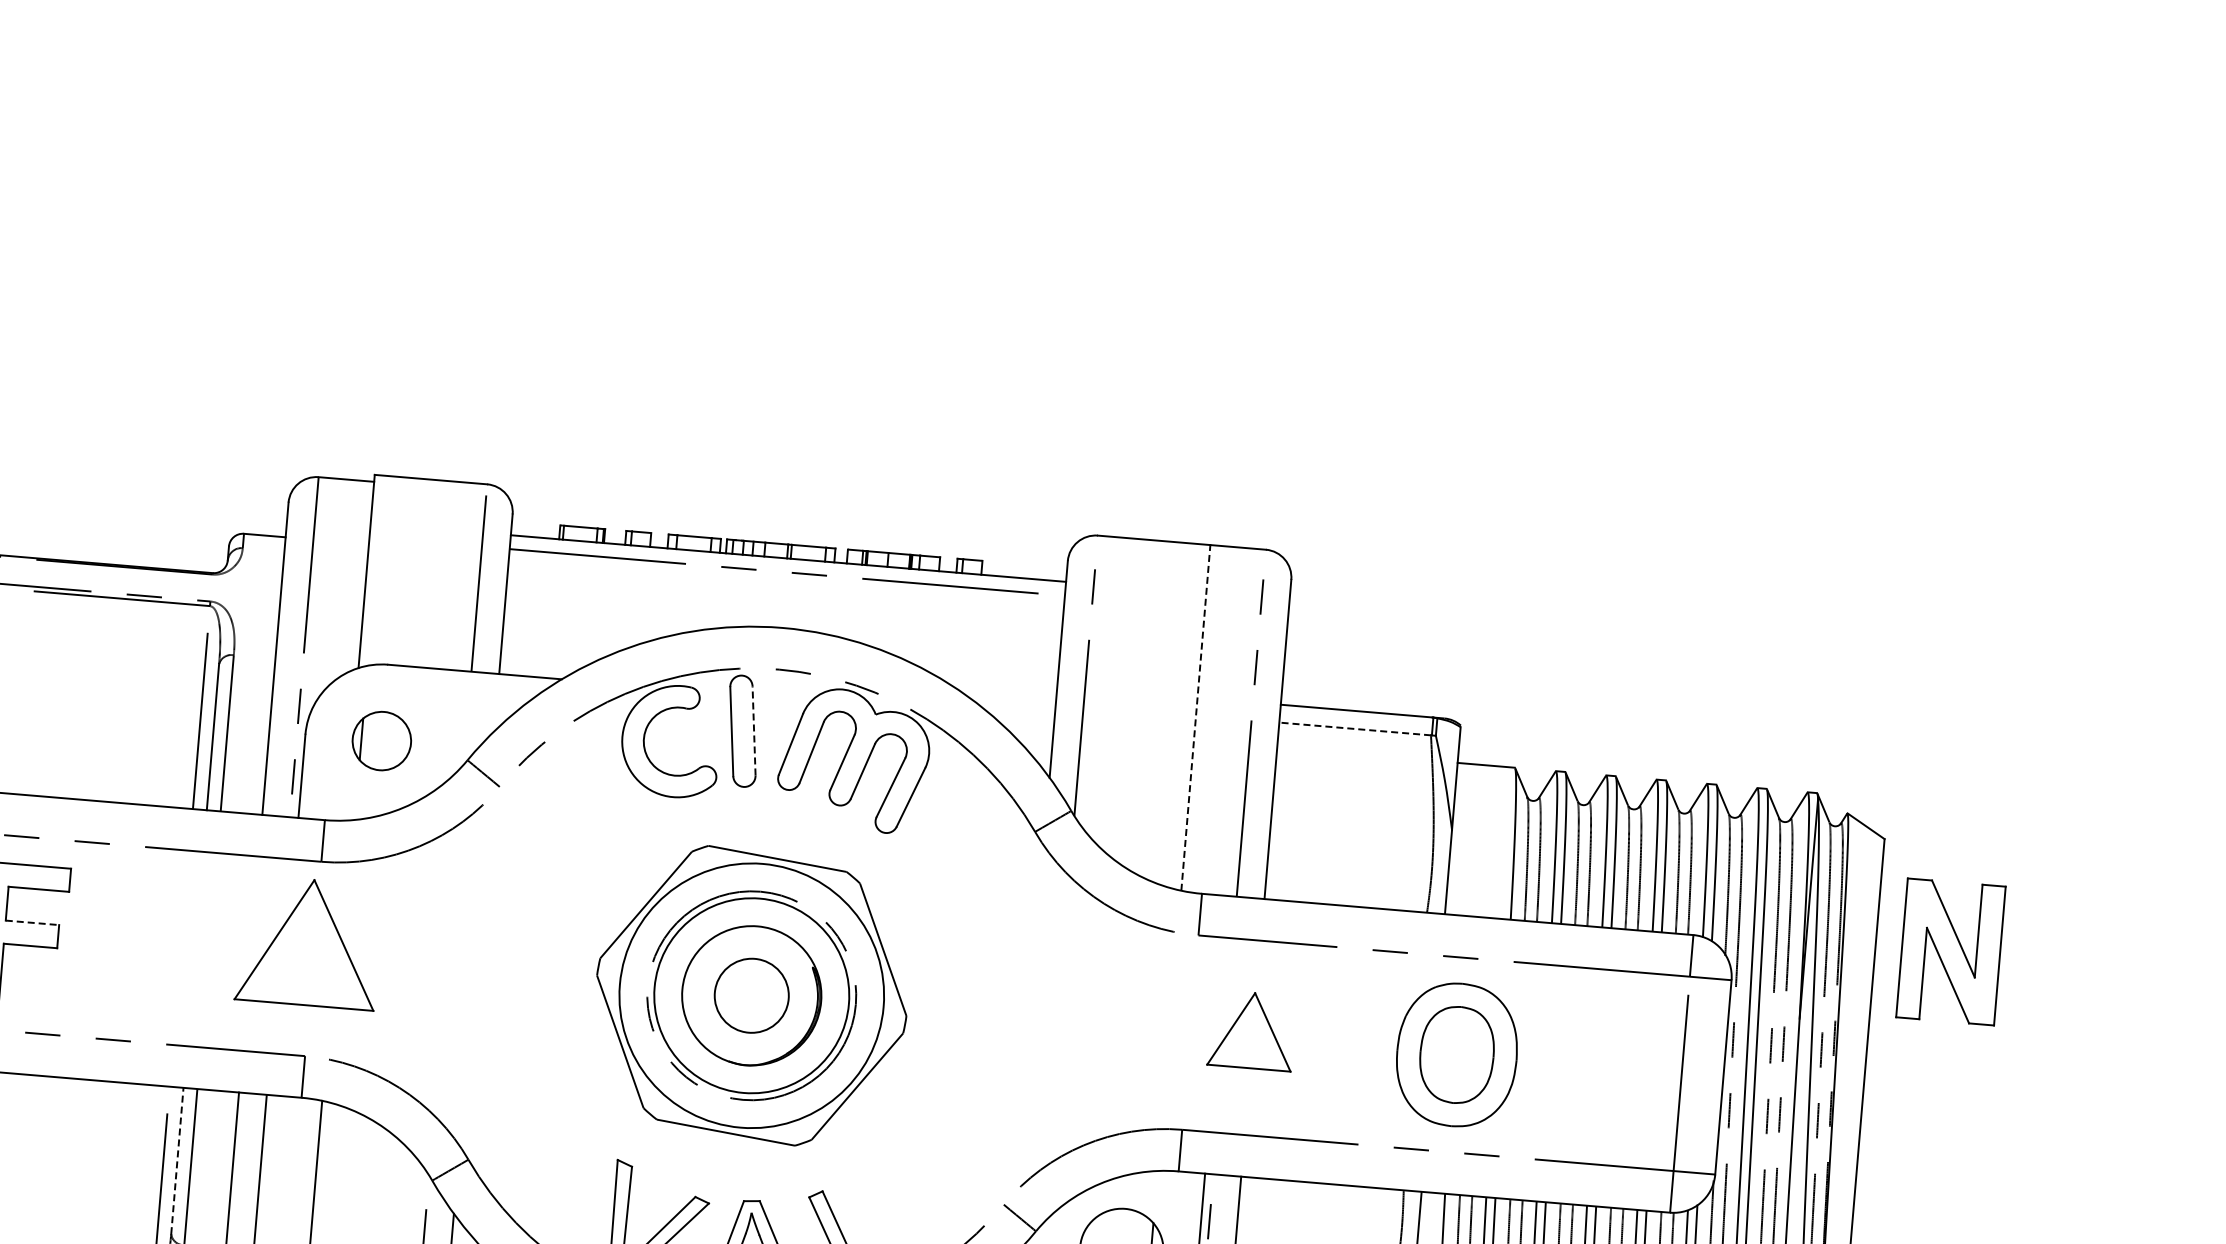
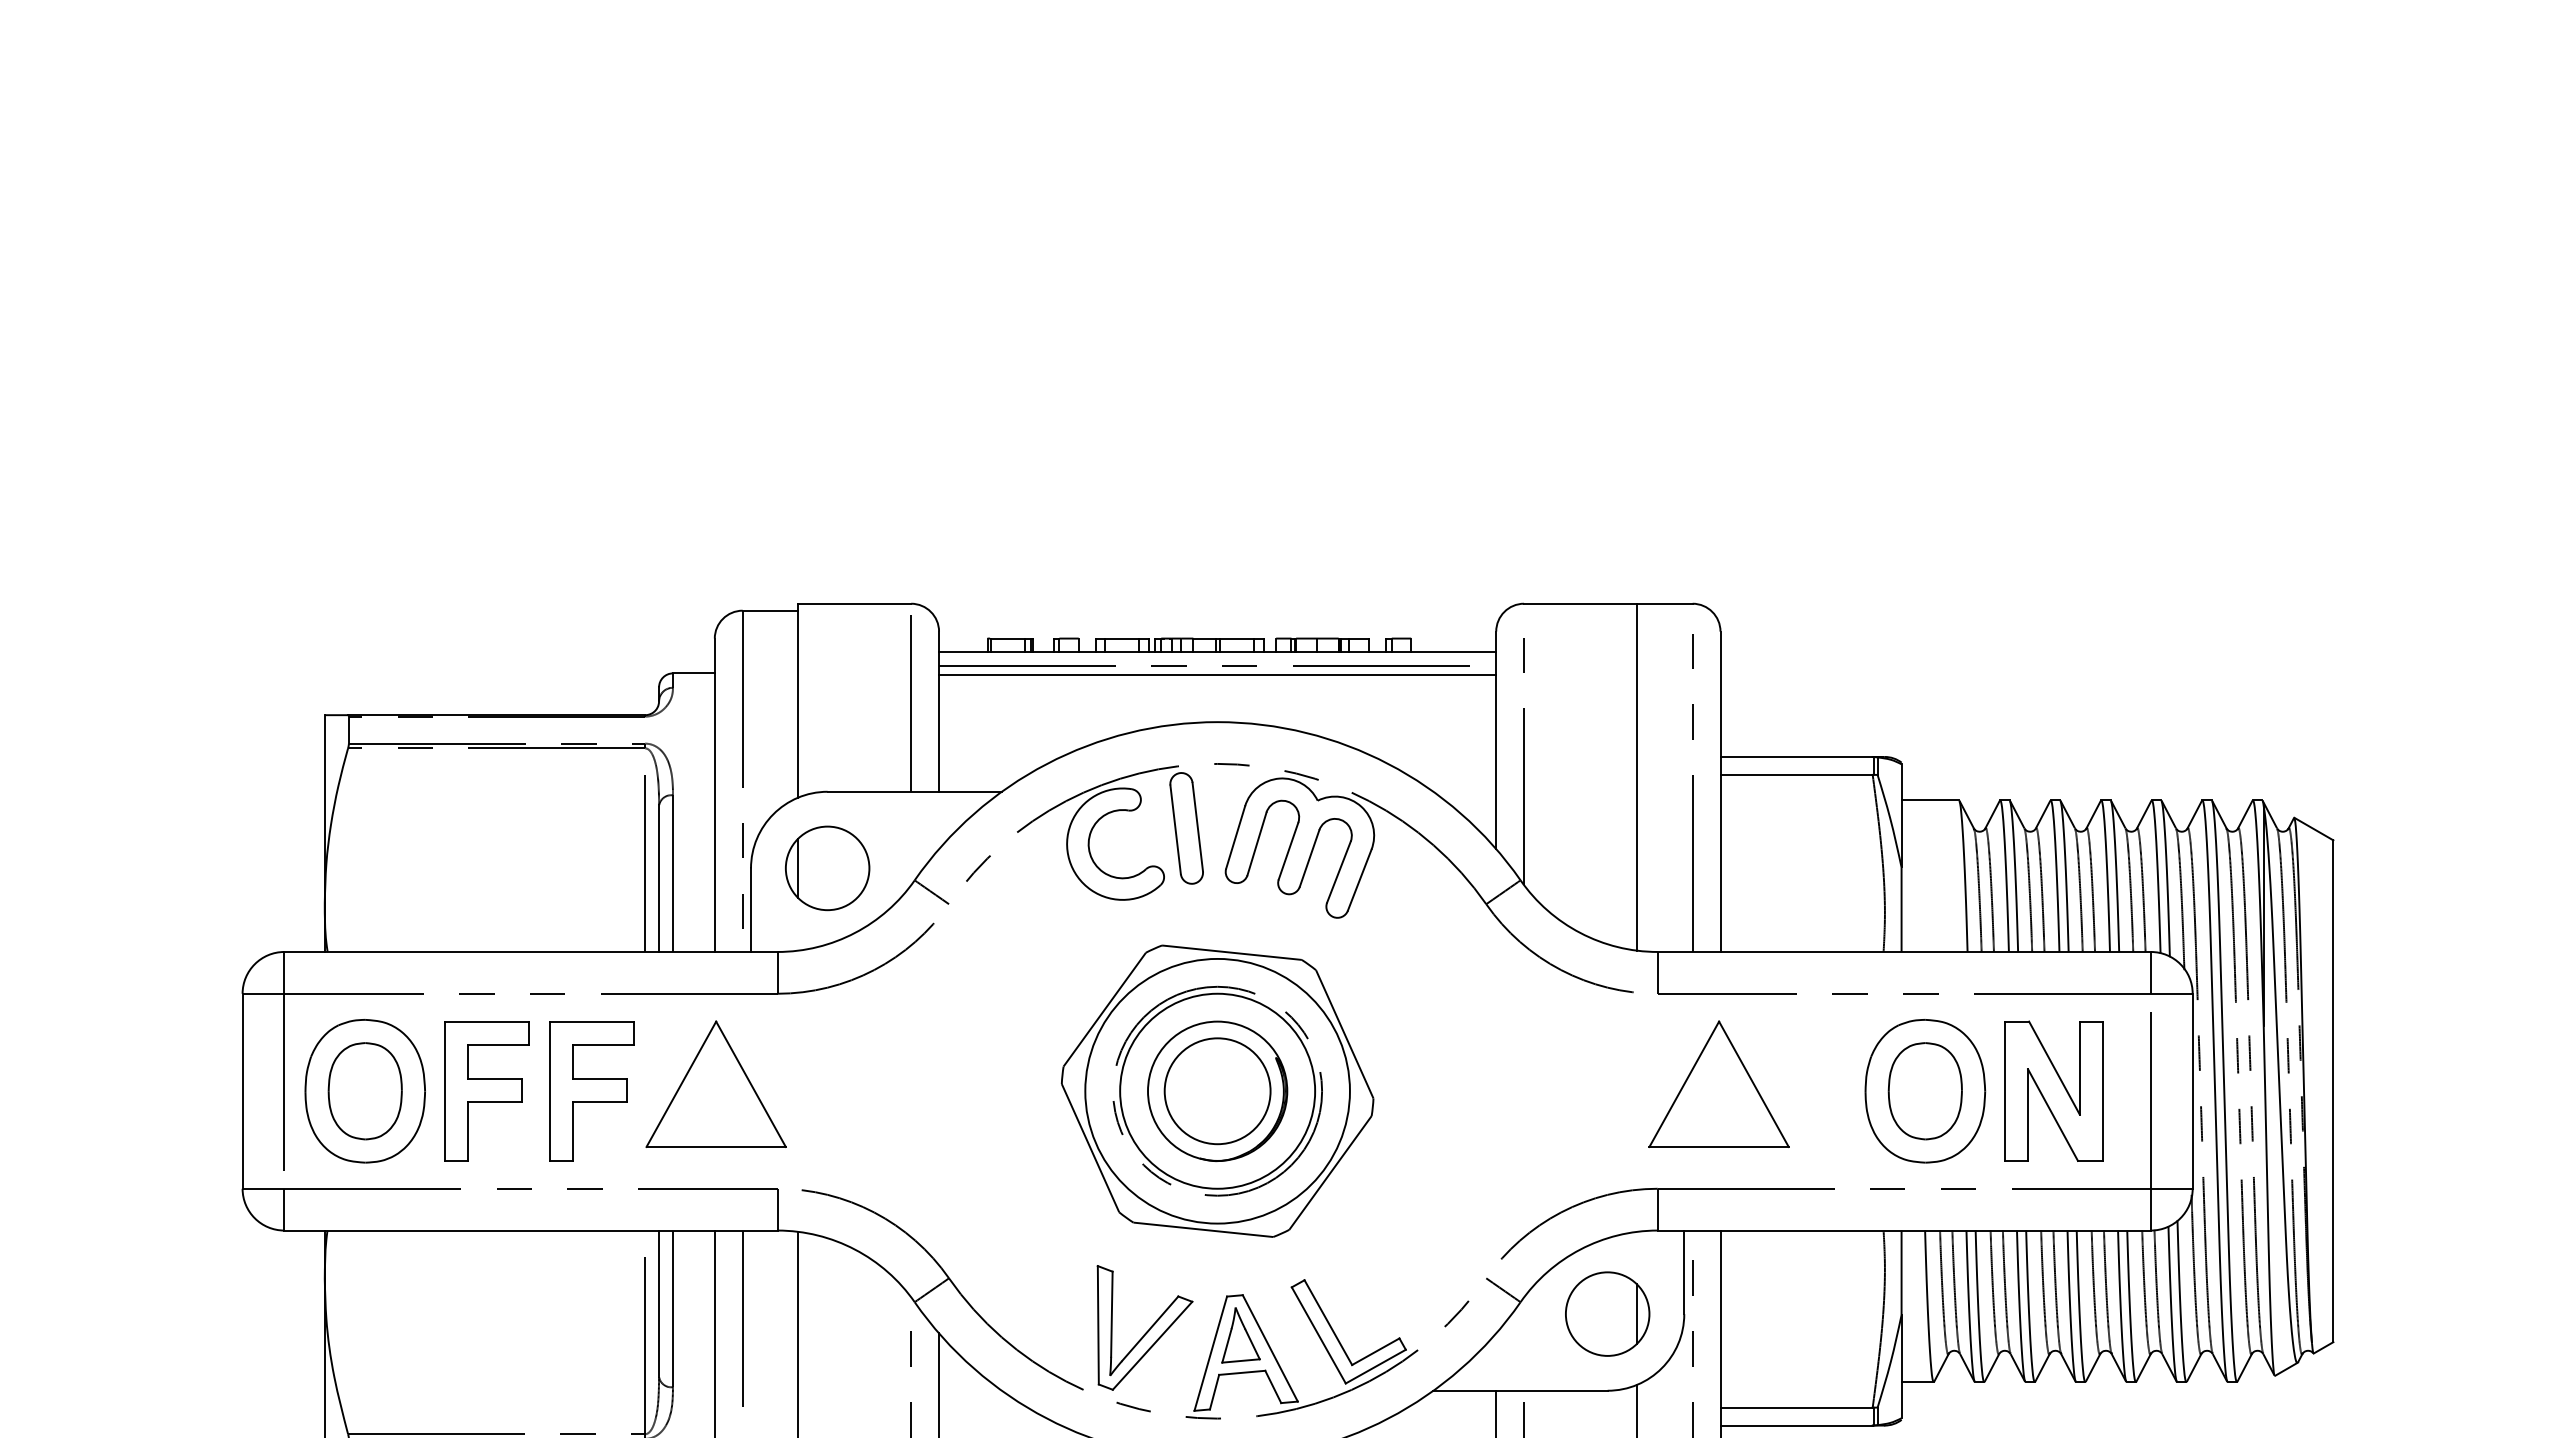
line: (786, 581) -> (1217, 675), added
line: (1195, 717) -> (1636, 776), dashed -> solid
line: (1355, 728) -> (1796, 774), dashed -> solid
line: (753, 731) -> (1197, 827), dashed -> solid
part: (381, 741) -> (827, 868), size x1.43
line: (32, 922) -> (494, 1078), dashed -> solid
part: (308, 941) -> (715, 1083), moved
part: (127, 943) -> (591, 1091), added
part: (1950, 951) -> (2053, 1090), moved
circle: (751, 996) -> (1217, 1091), size x1.43
part: (1251, 1029) -> (1718, 1083), size x1.67
line: (177, 1160) -> (659, 1303), dashed -> solid

